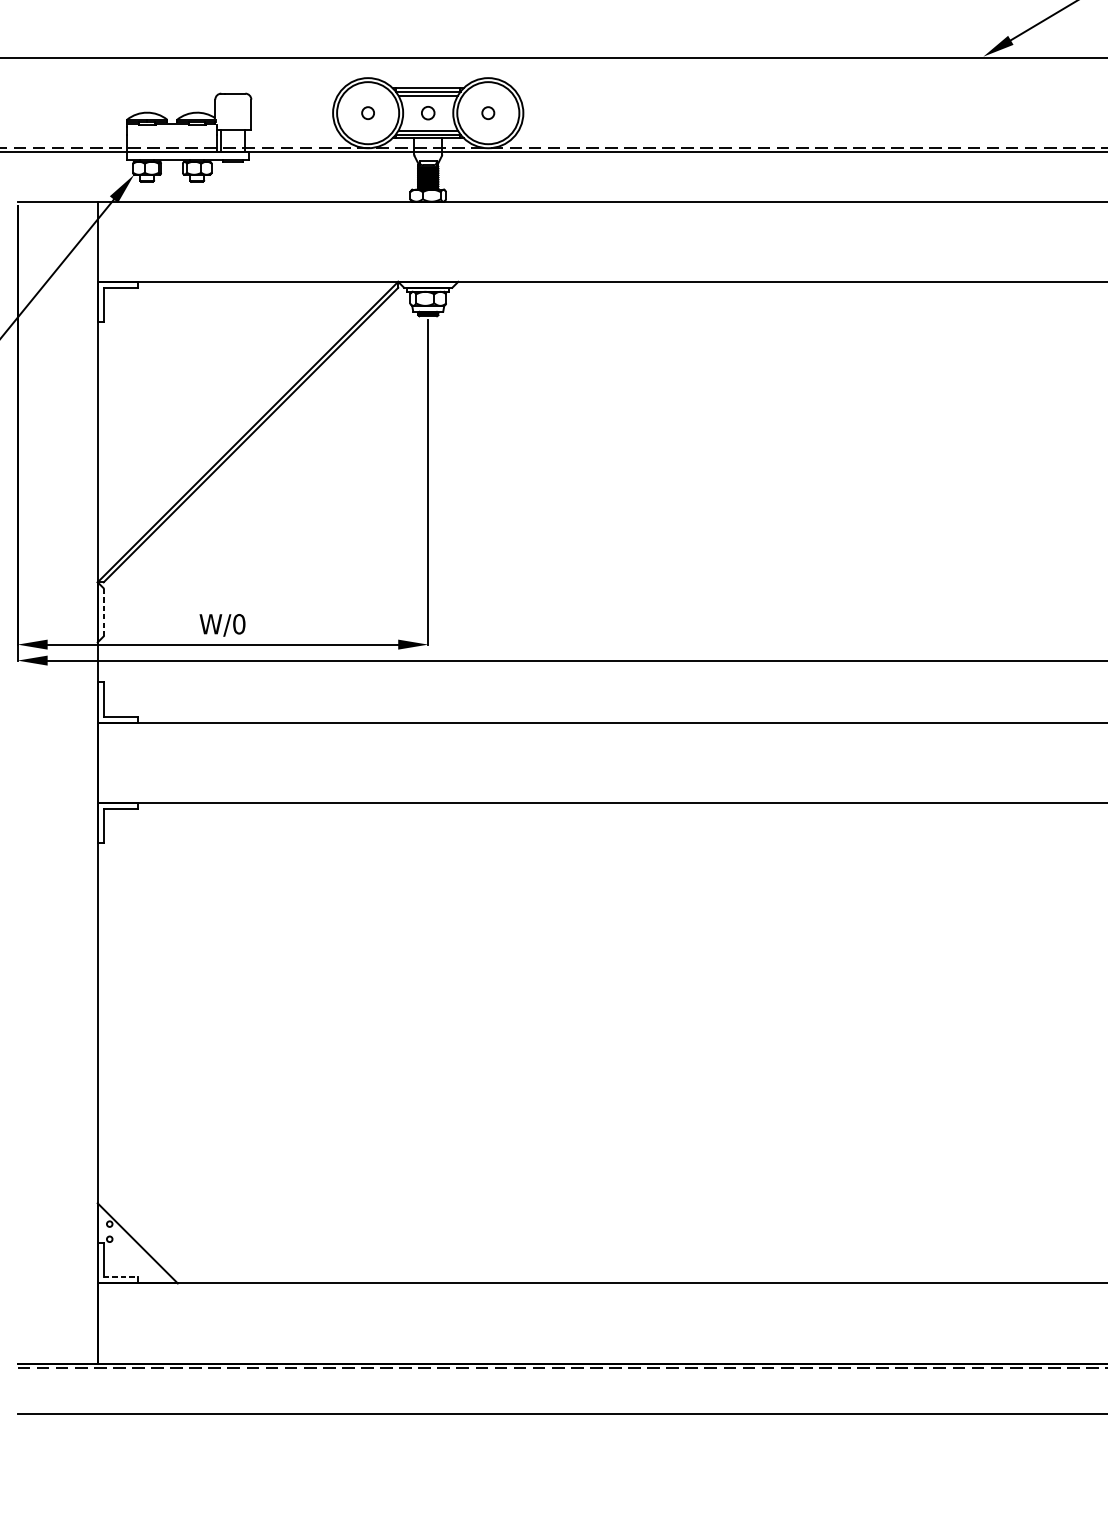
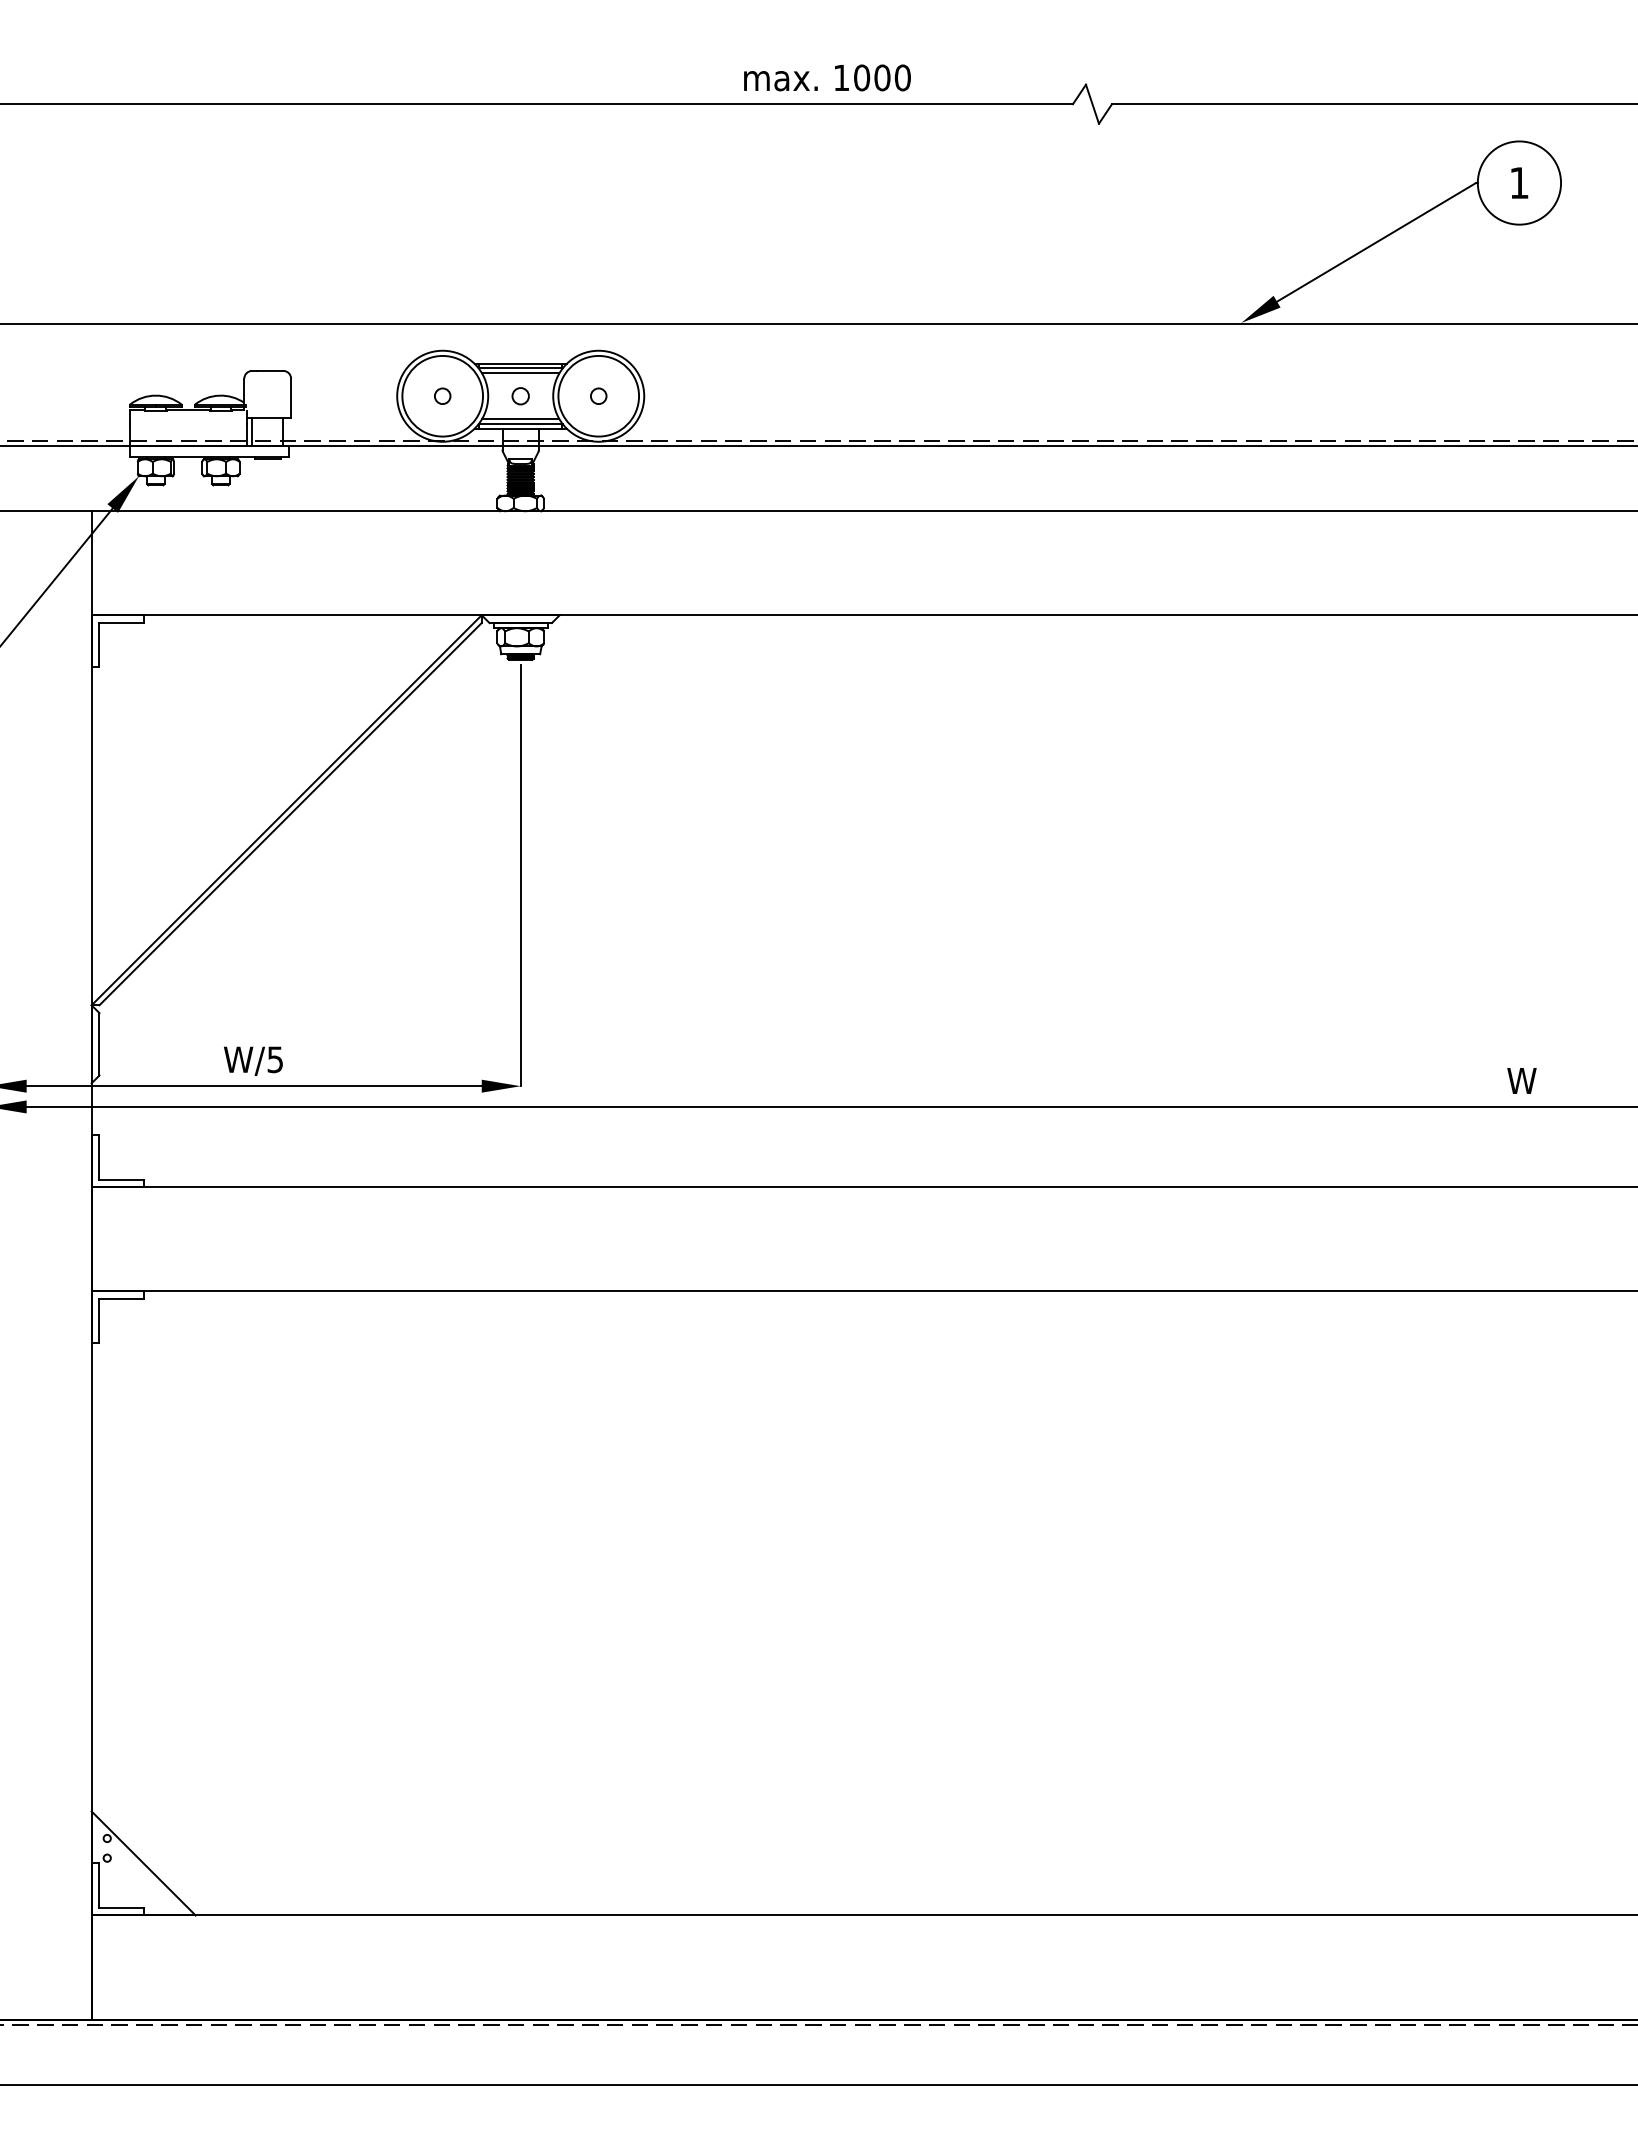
line: (103, 611) -> (99, 1043), dashed -> solid
text: (239, 624) -> (275, 1059), W/0 -> W/5
line: (121, 1277) -> (122, 1907), dashed -> solid

